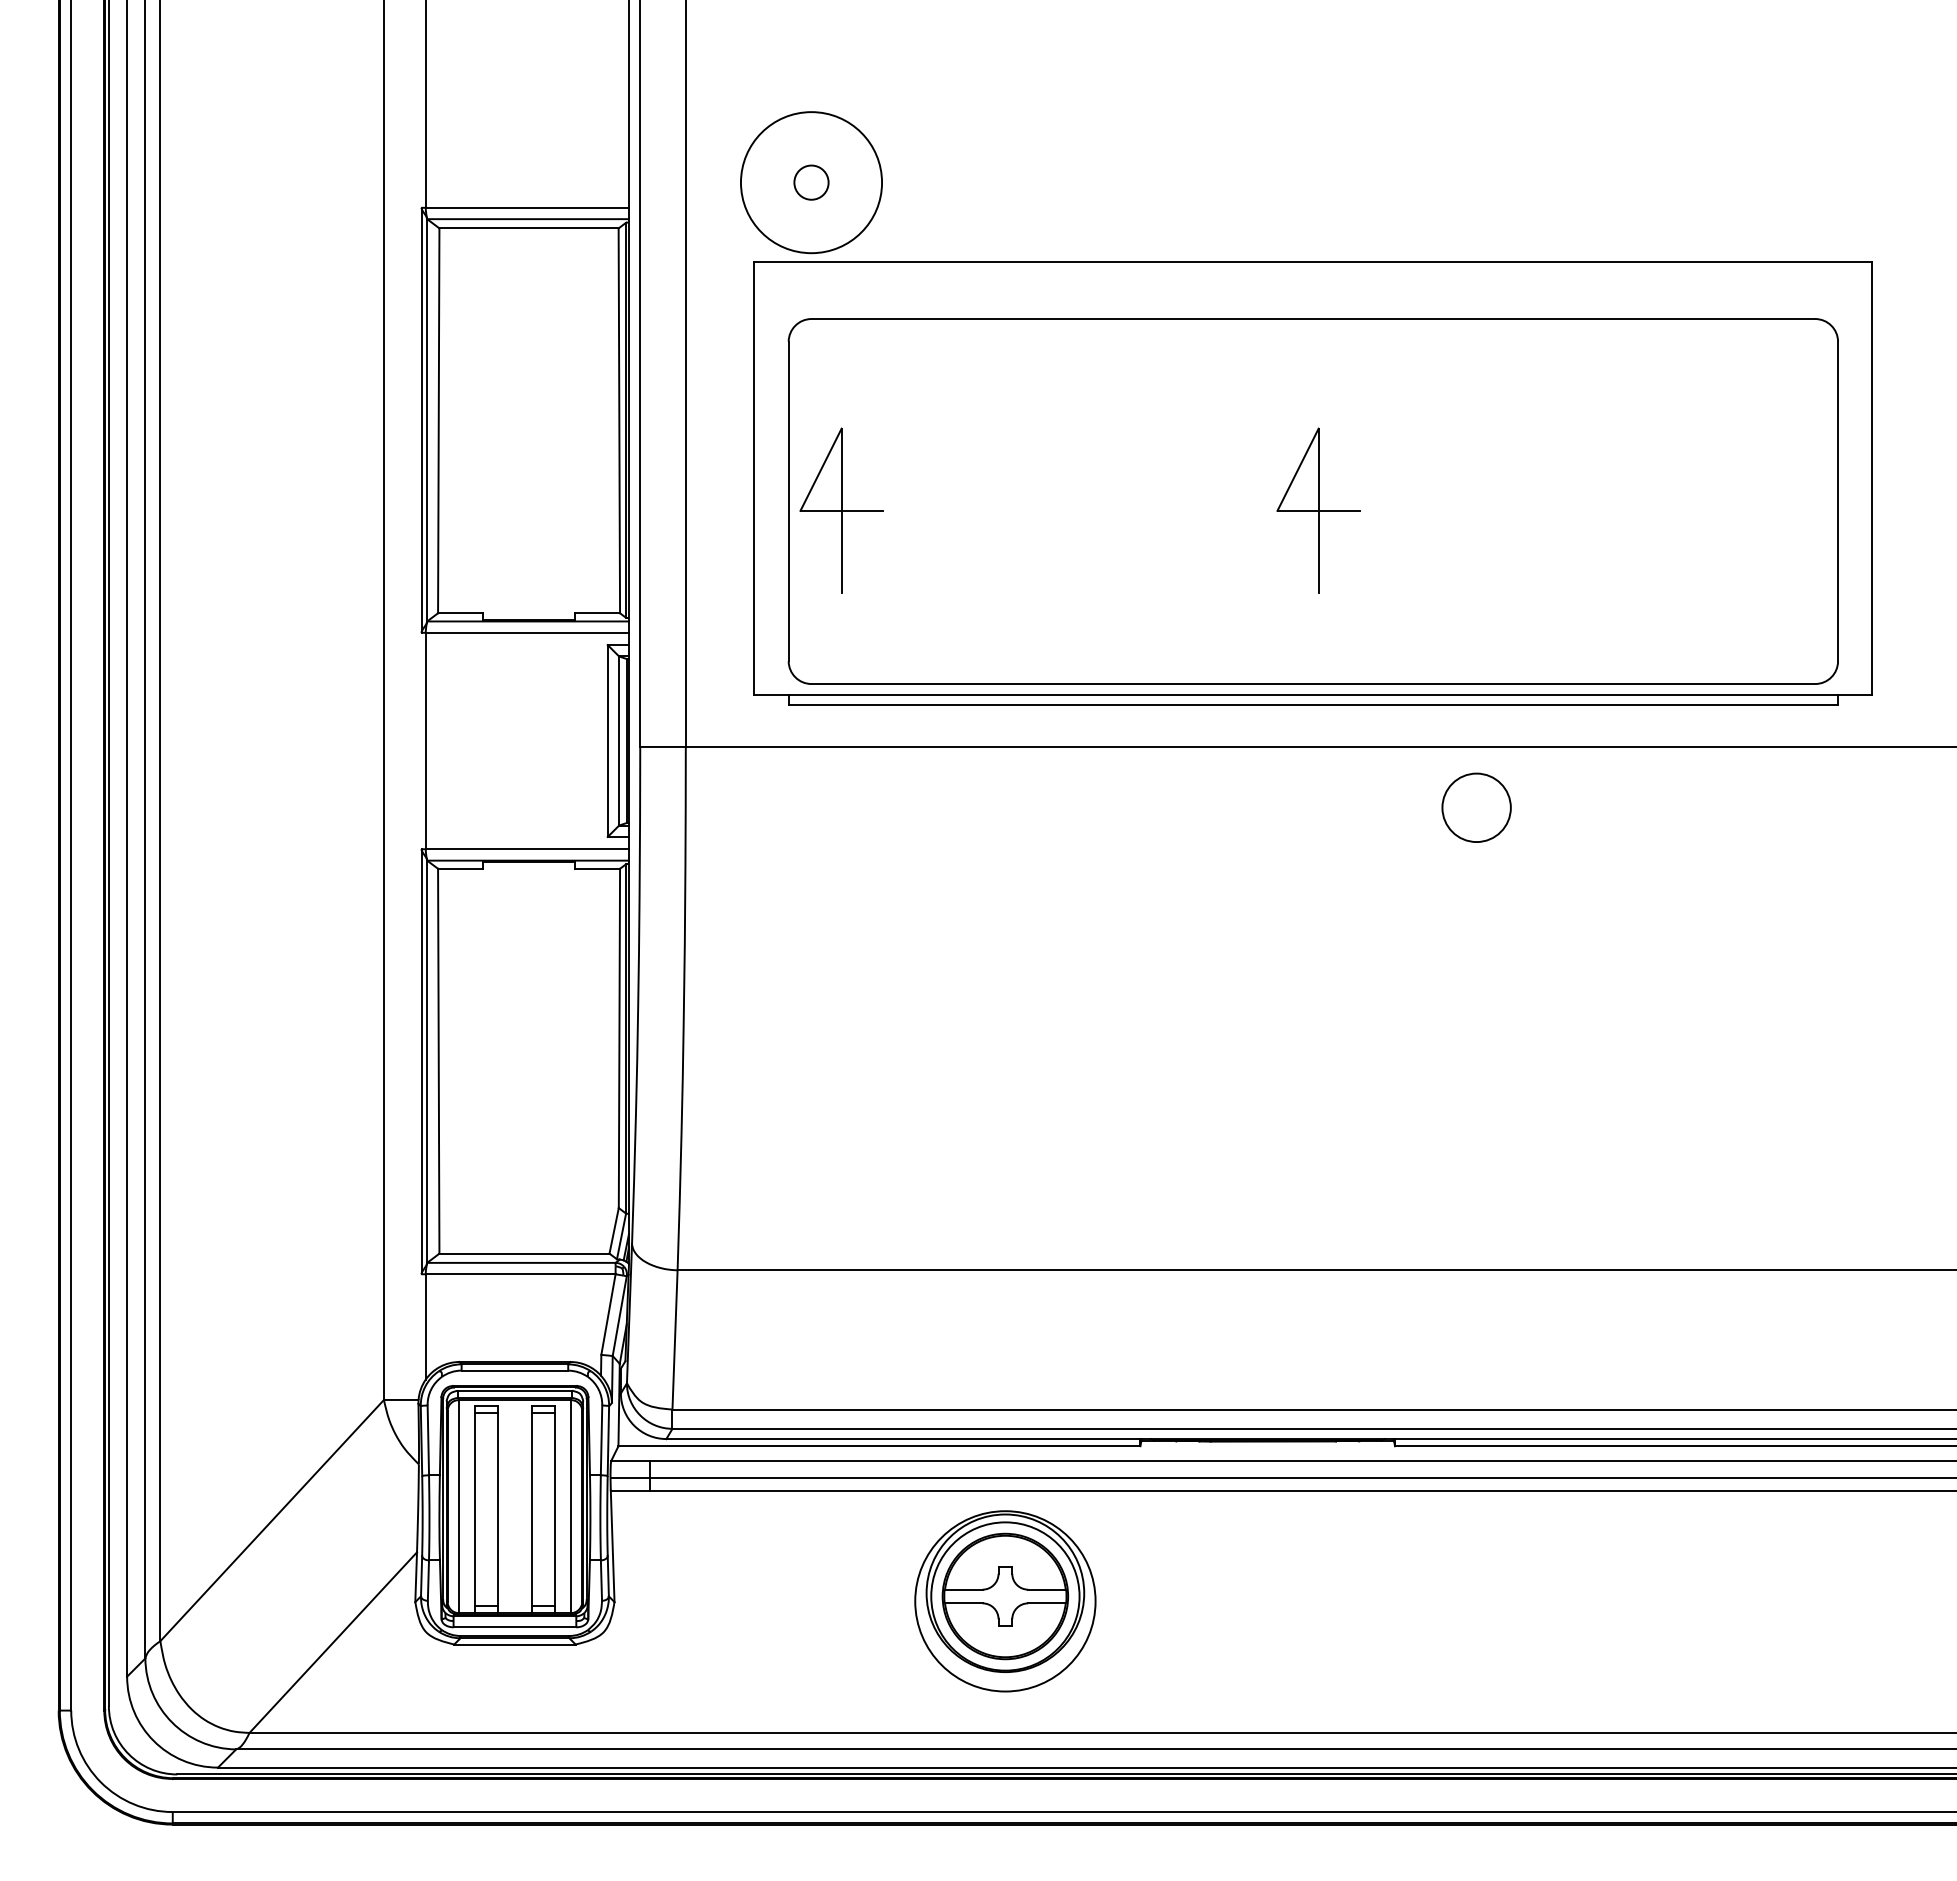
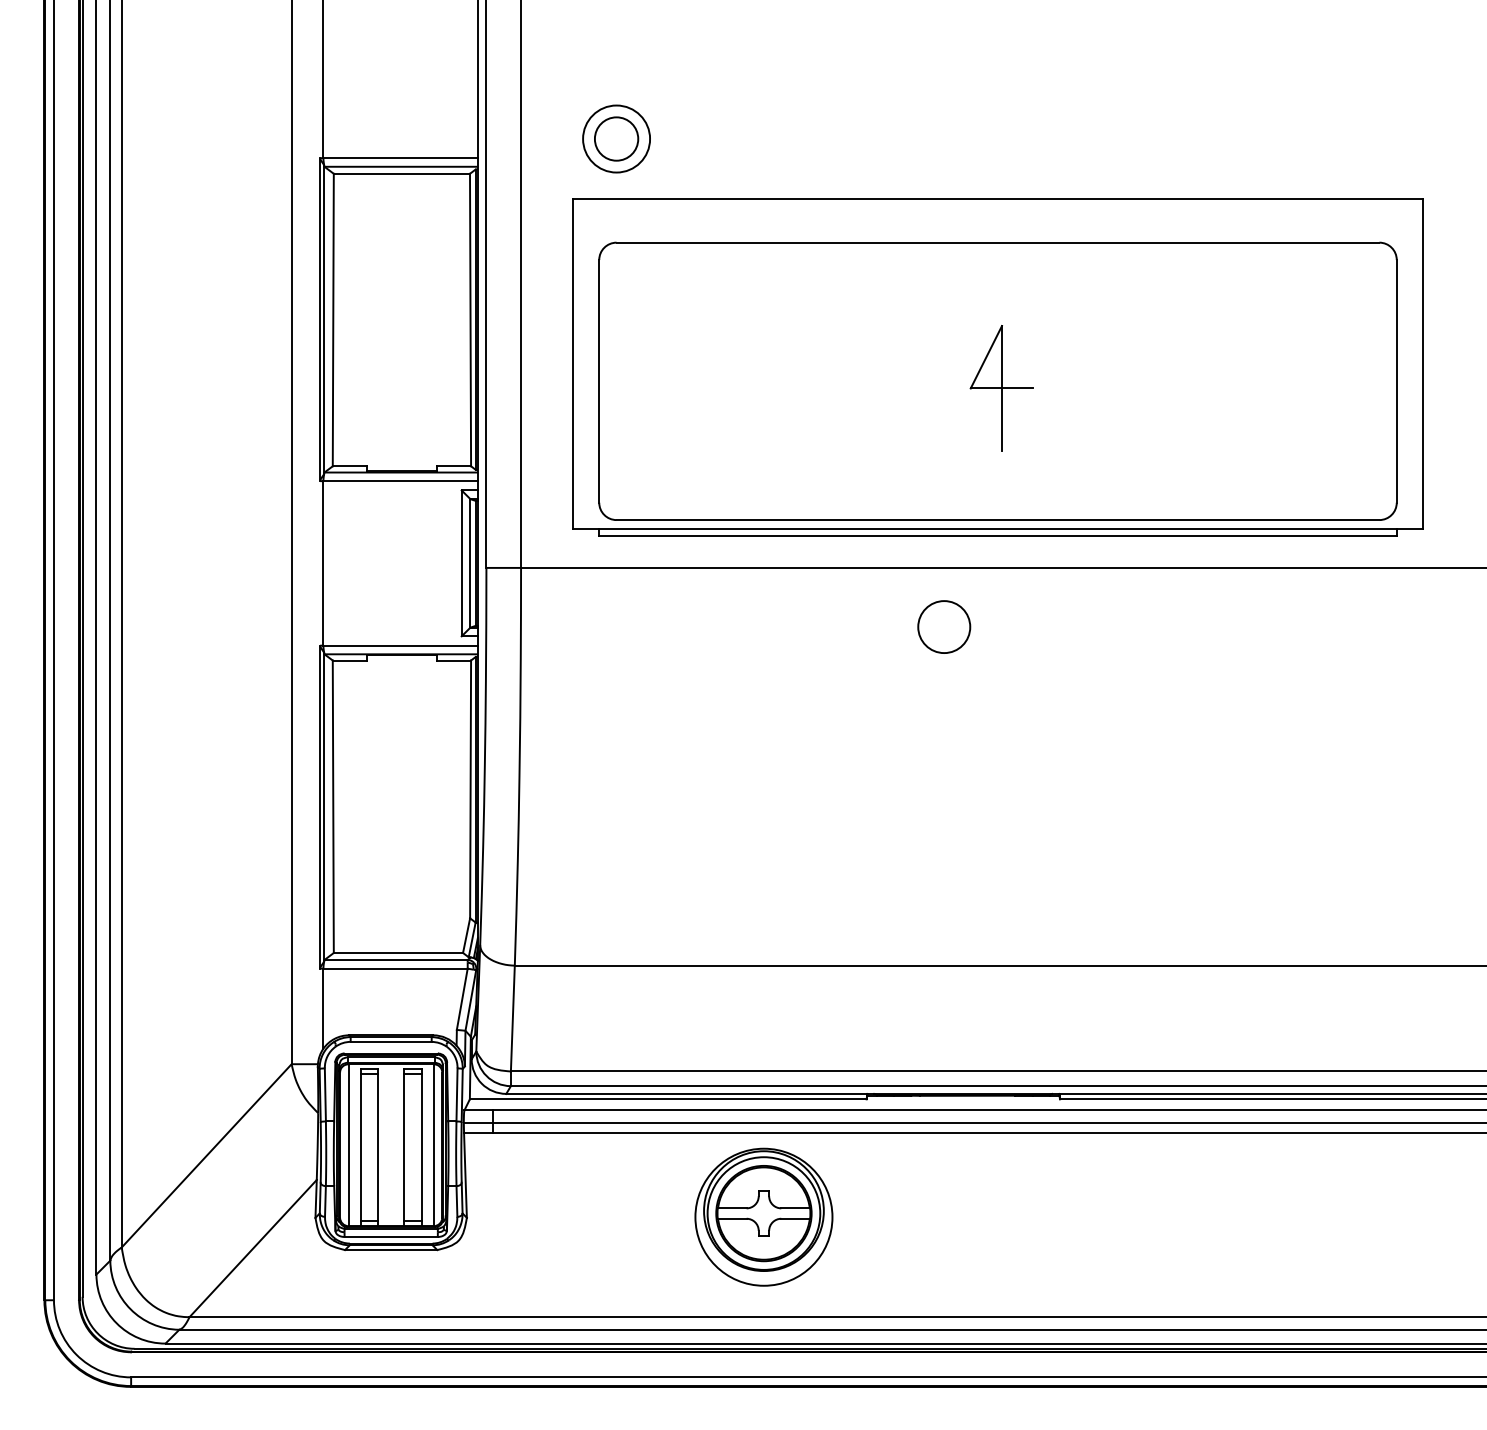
circle: (811, 182) -> (616, 138), size x0.62
circle: (811, 182) -> (616, 138), size x1.67
part: (841, 510) -> (639, 388), removed
circle: (1476, 807) -> (944, 626), moved

